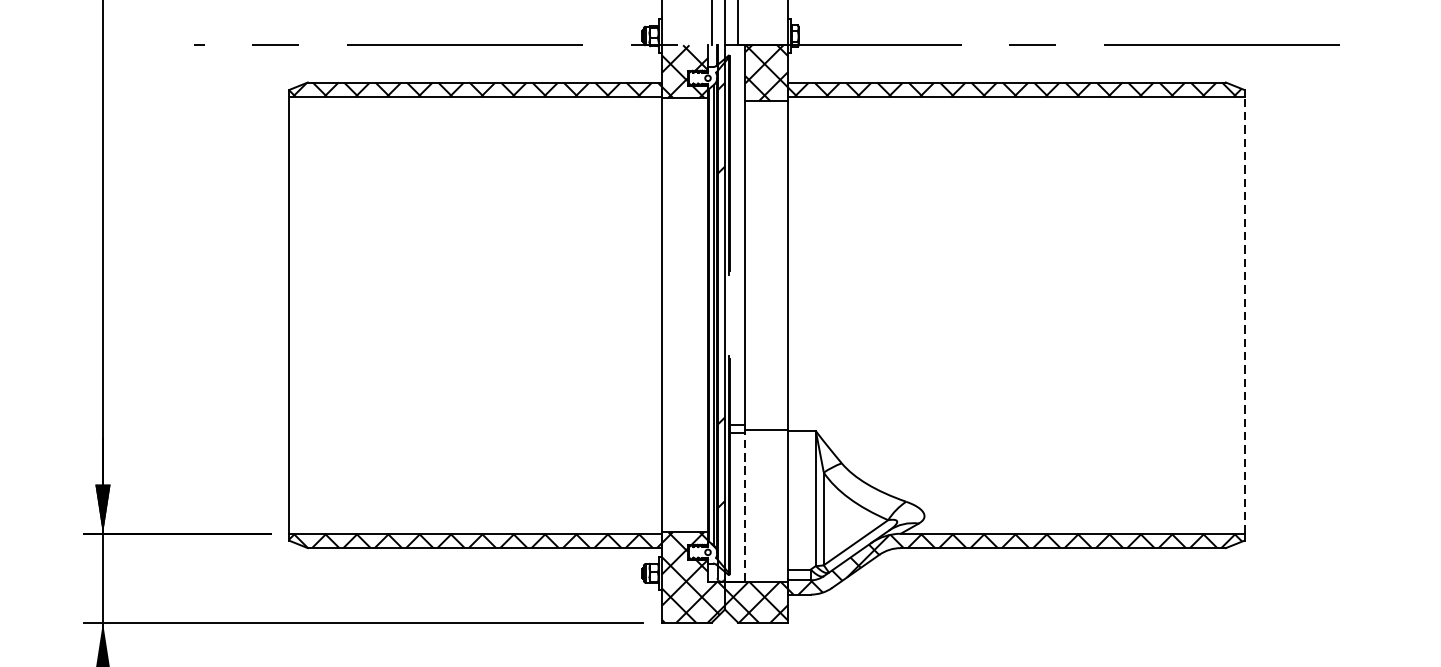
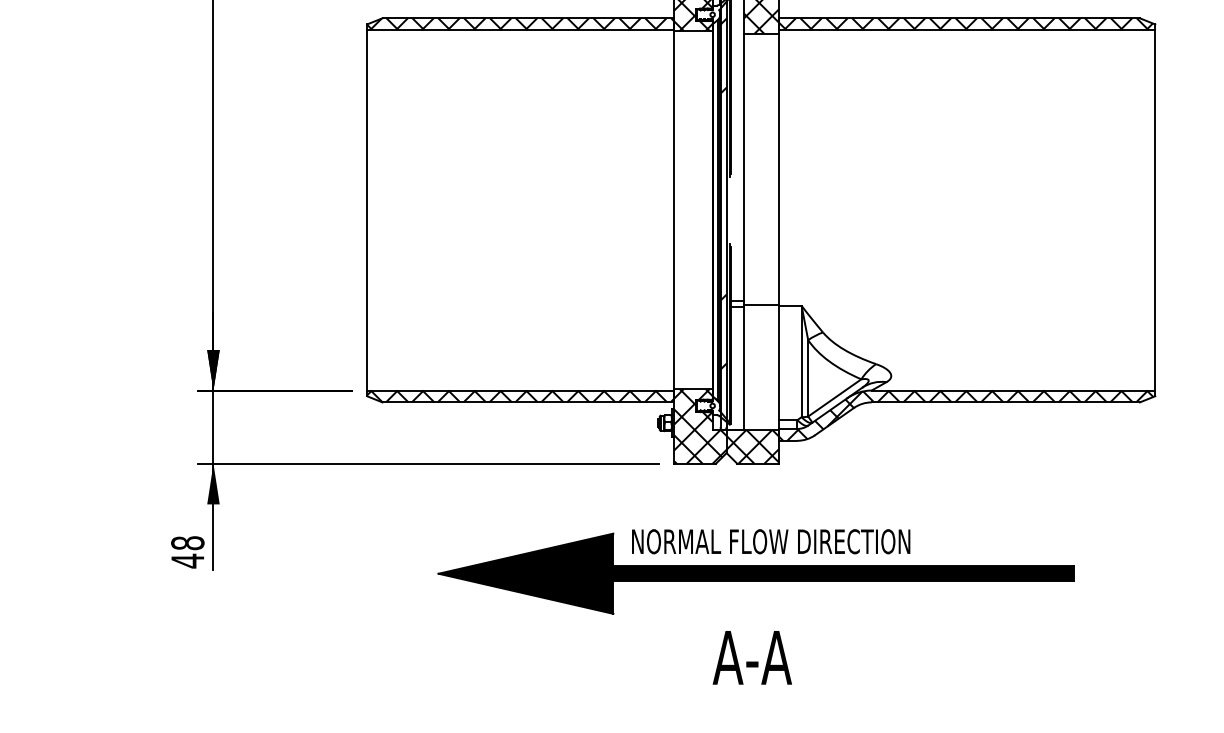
line: (1244, 314) -> (1155, 209), dashed -> solid
line: (745, 505) -> (743, 367), dashed -> solid

